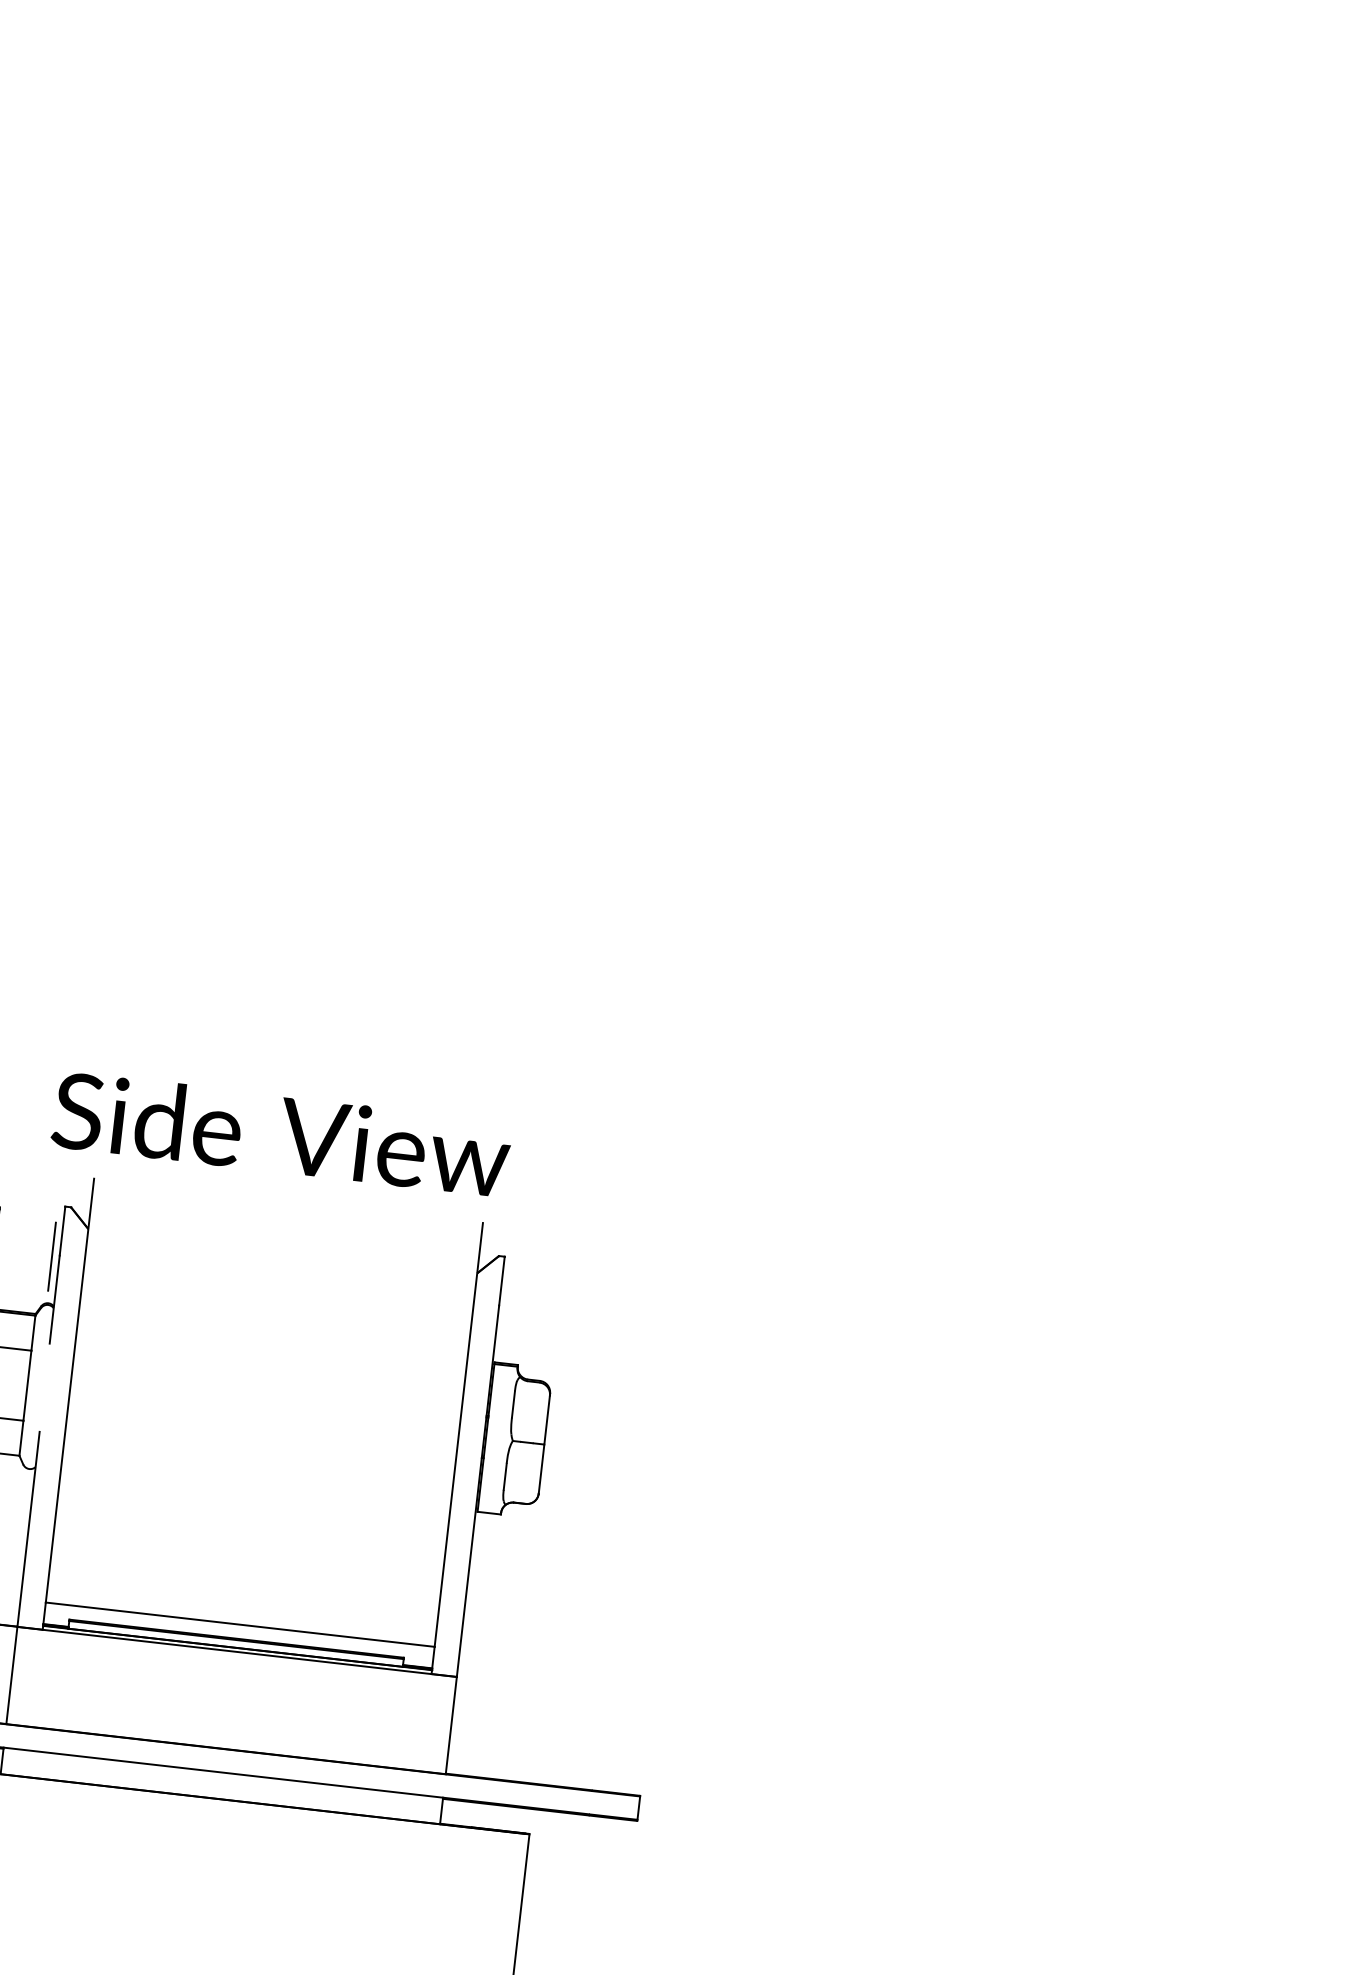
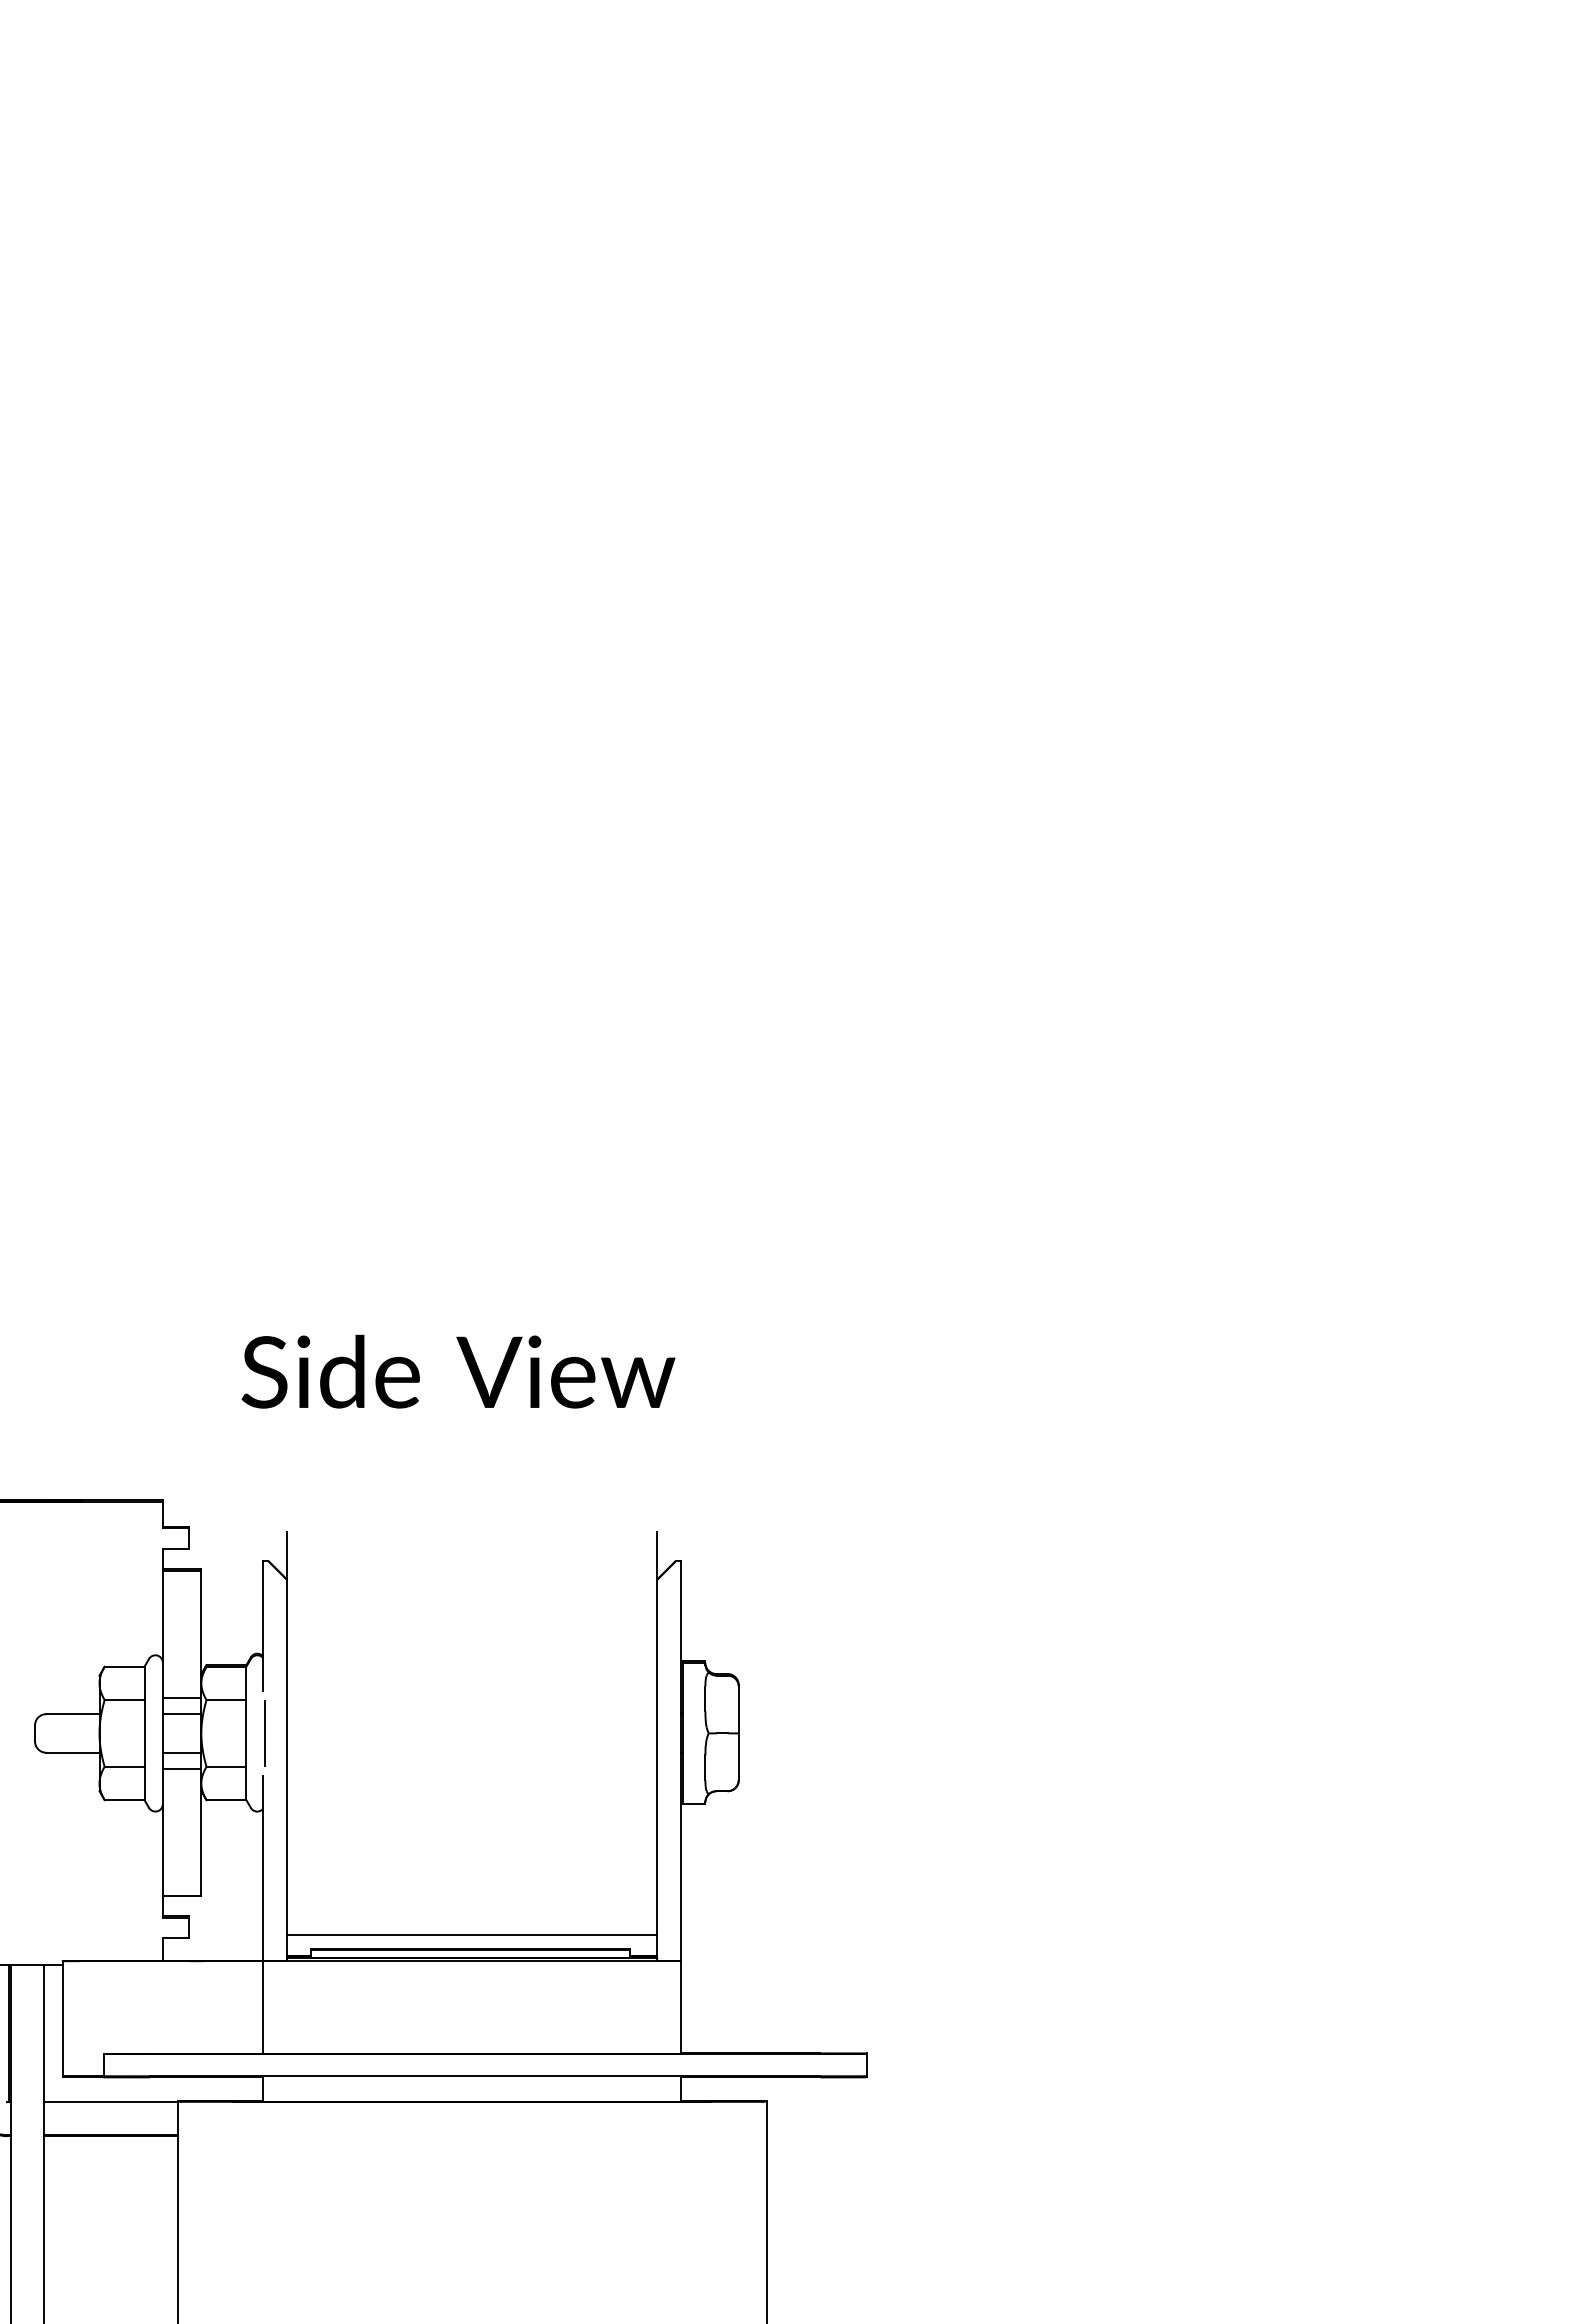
text: (281, 1133) -> (458, 1371), moved
line: (51, 1256) -> (264, 1733), moved

